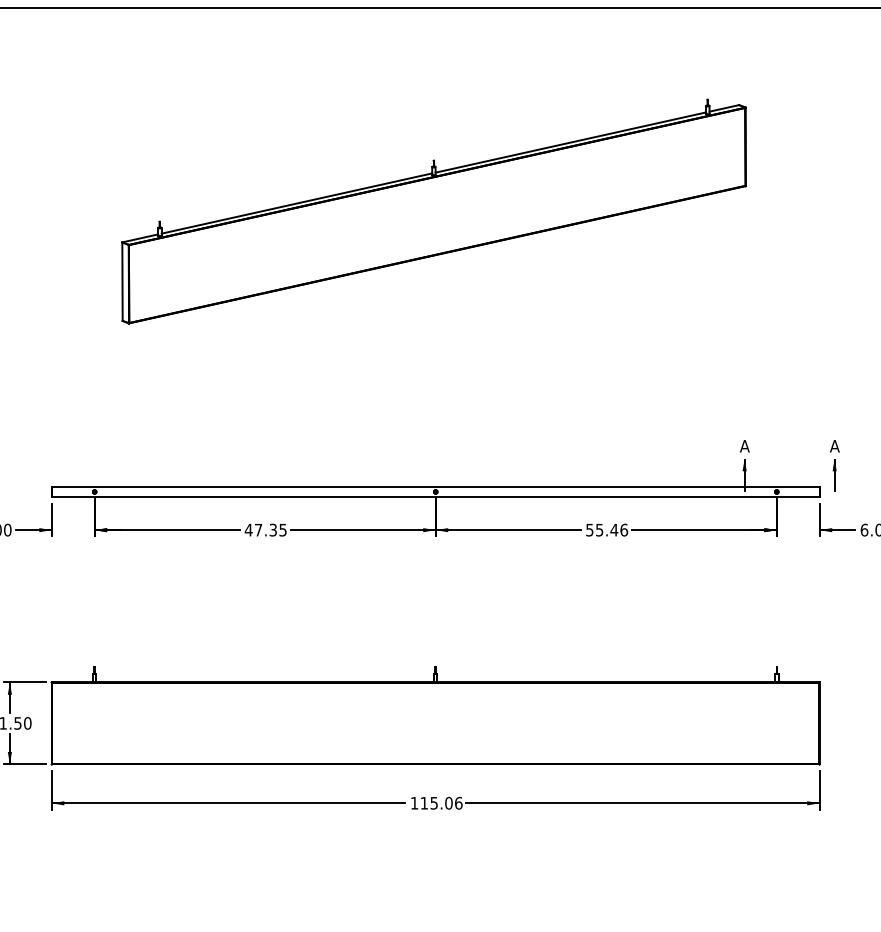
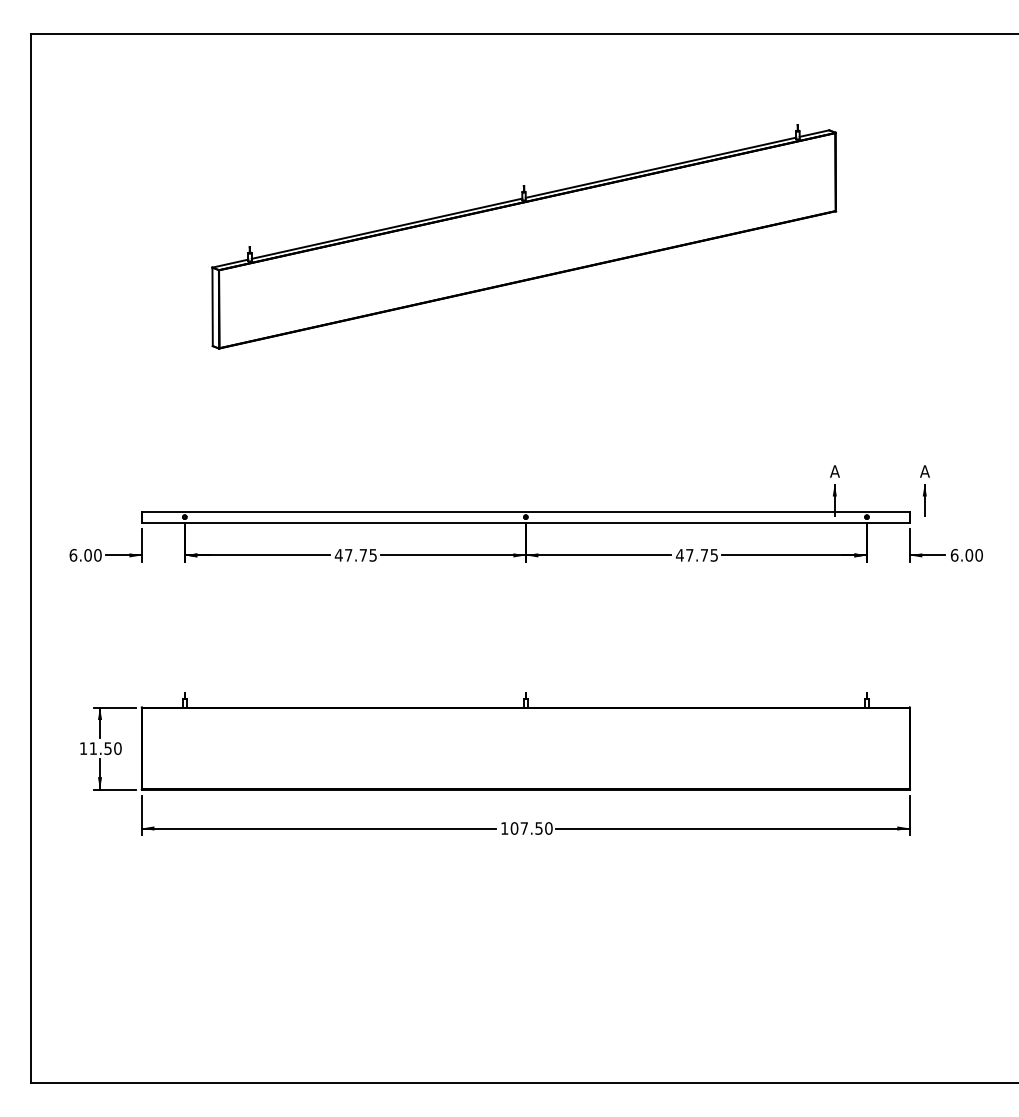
text: (272, 530) -> (362, 555), 47.35 -> 47.75
text: (606, 530) -> (696, 555), 55.46 -> 47.75
text: (441, 803) -> (531, 828), 115.06 -> 107.50

